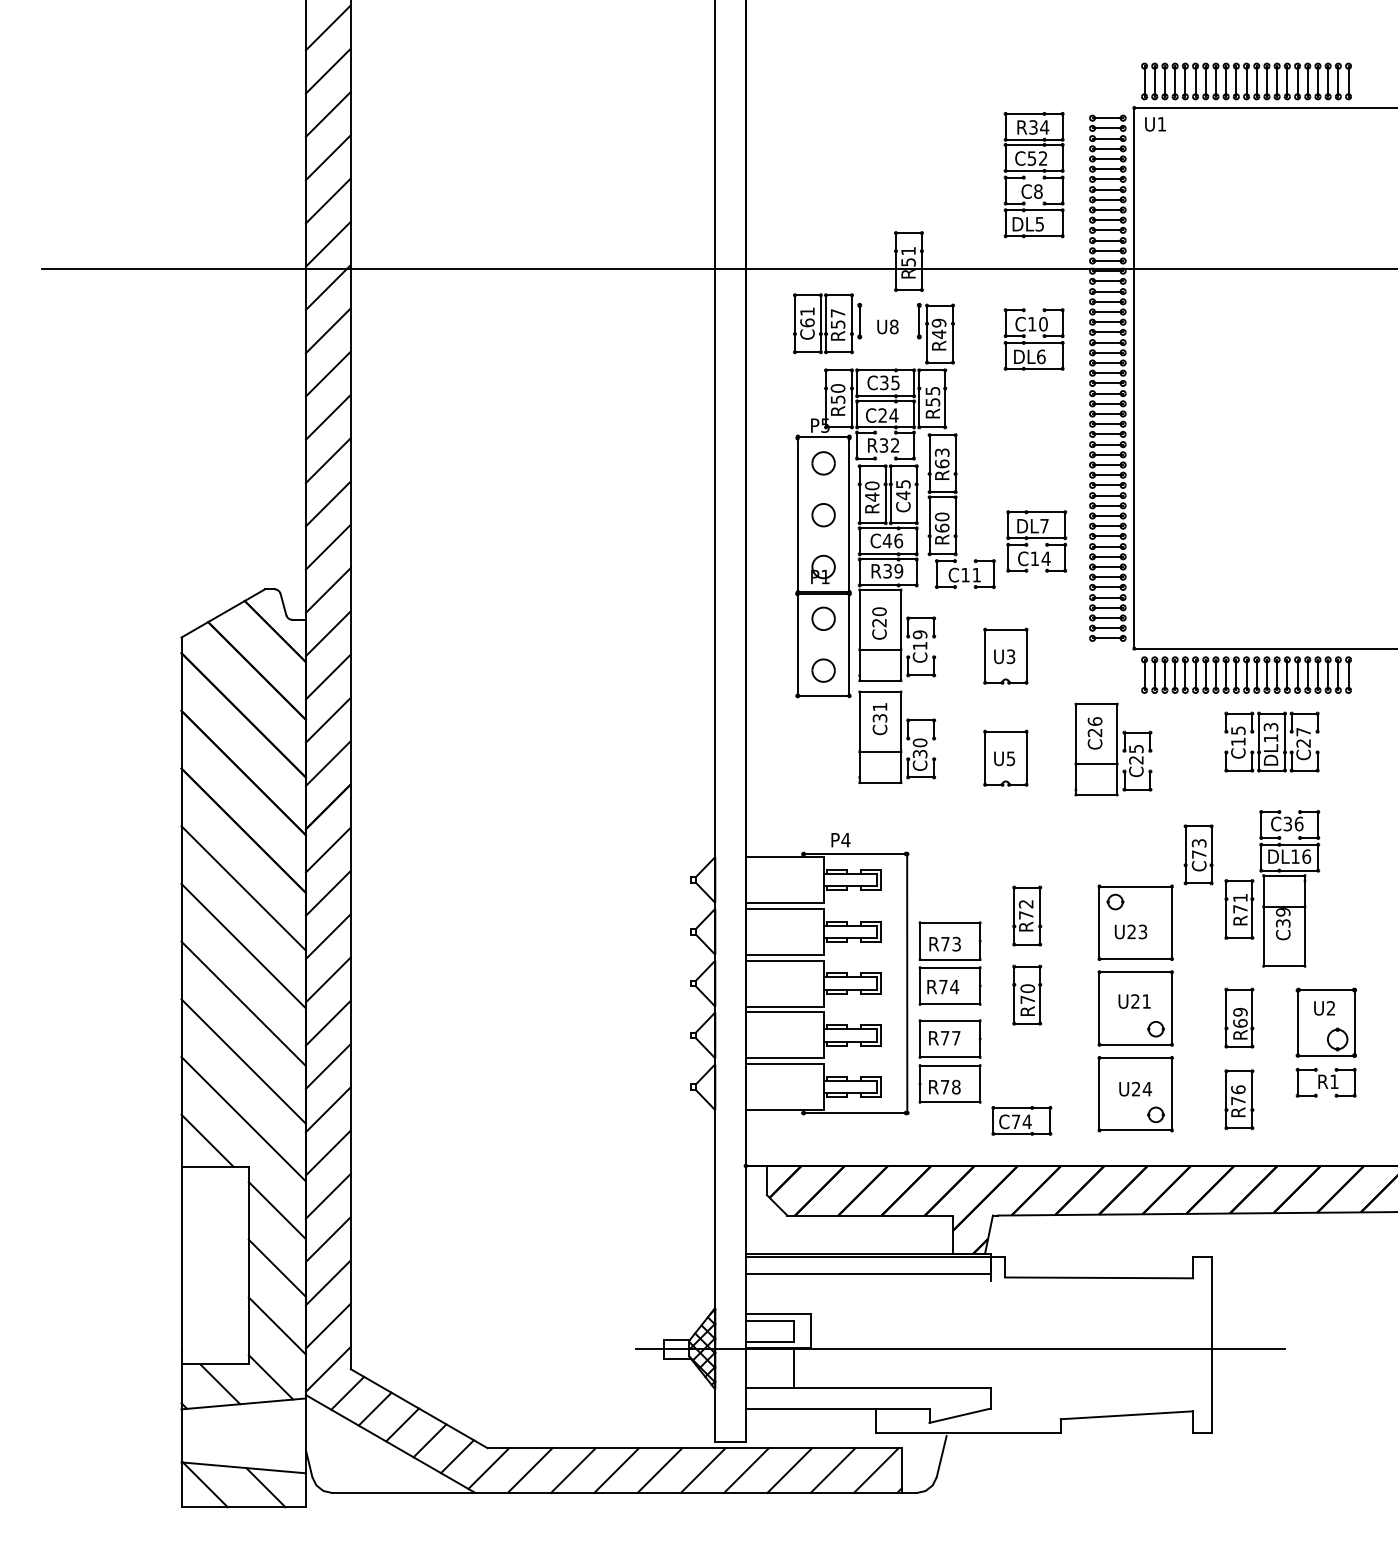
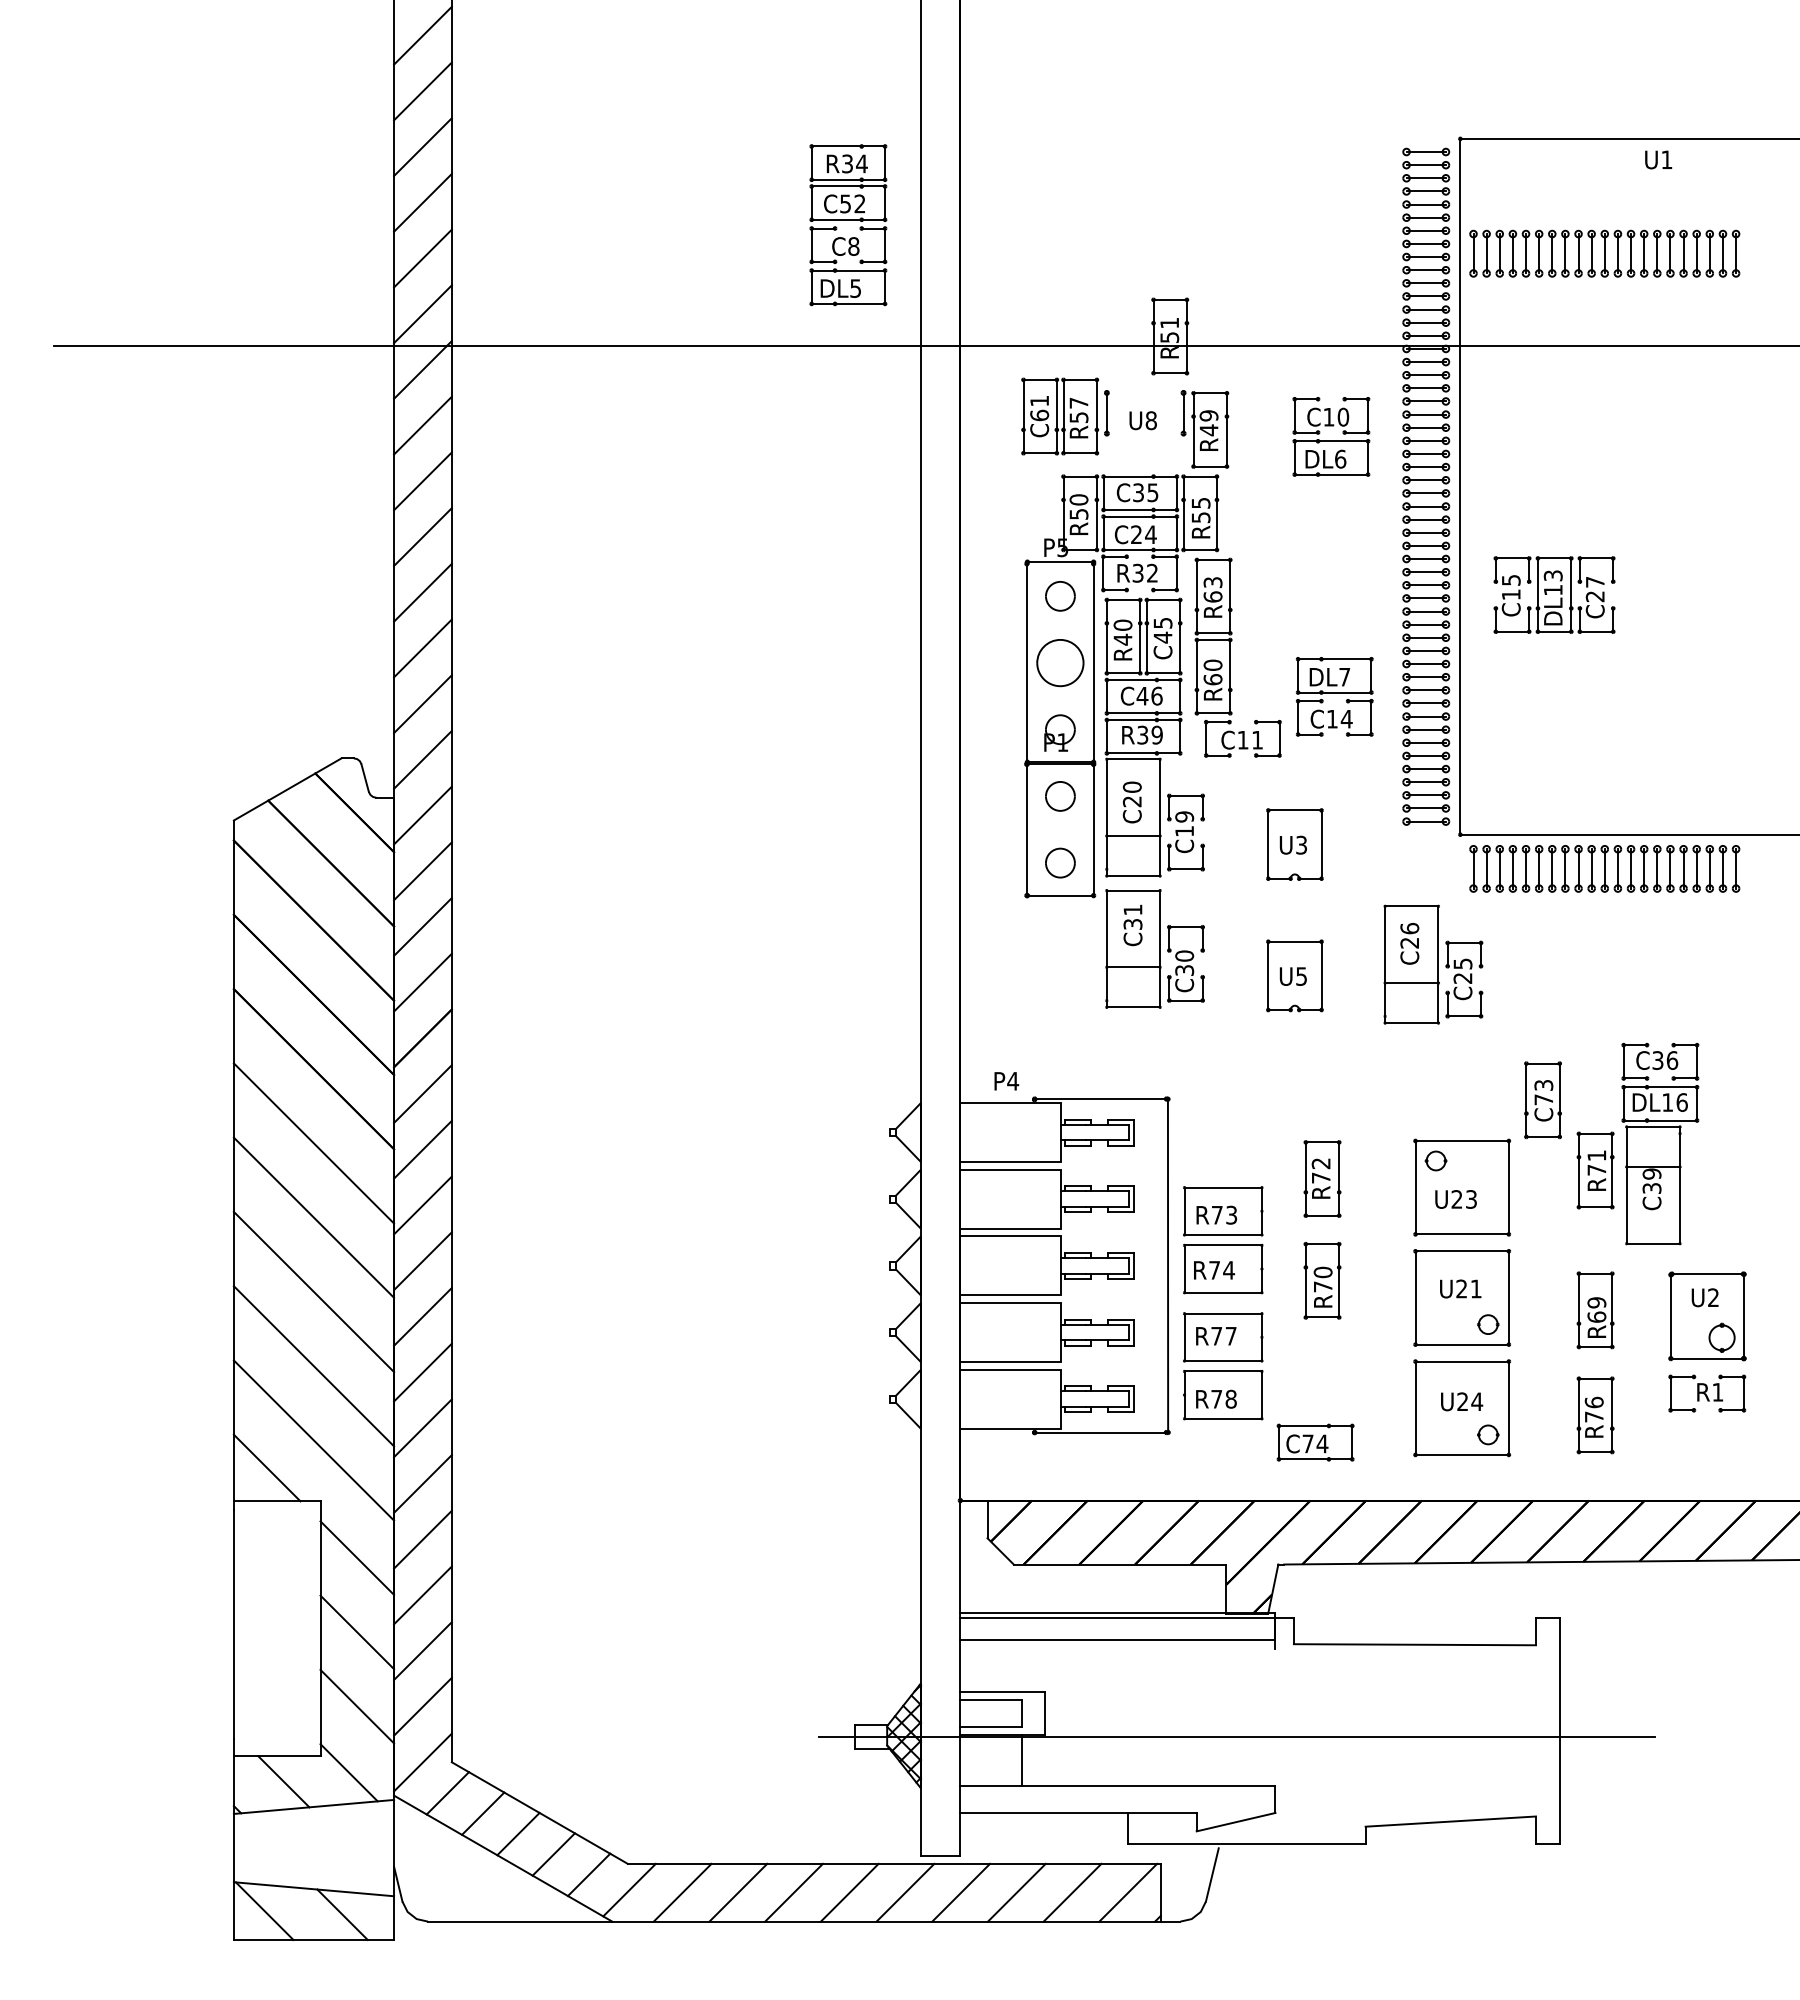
part: (1246, 81) -> (1604, 253), moved
text: (1155, 124) -> (1658, 159), moved
part: (1034, 175) -> (848, 225), moved
part: (823, 514) -> (1060, 662), size x1.6
part: (1271, 741) -> (1554, 594), moved
text: (840, 840) -> (1006, 1081), moved

